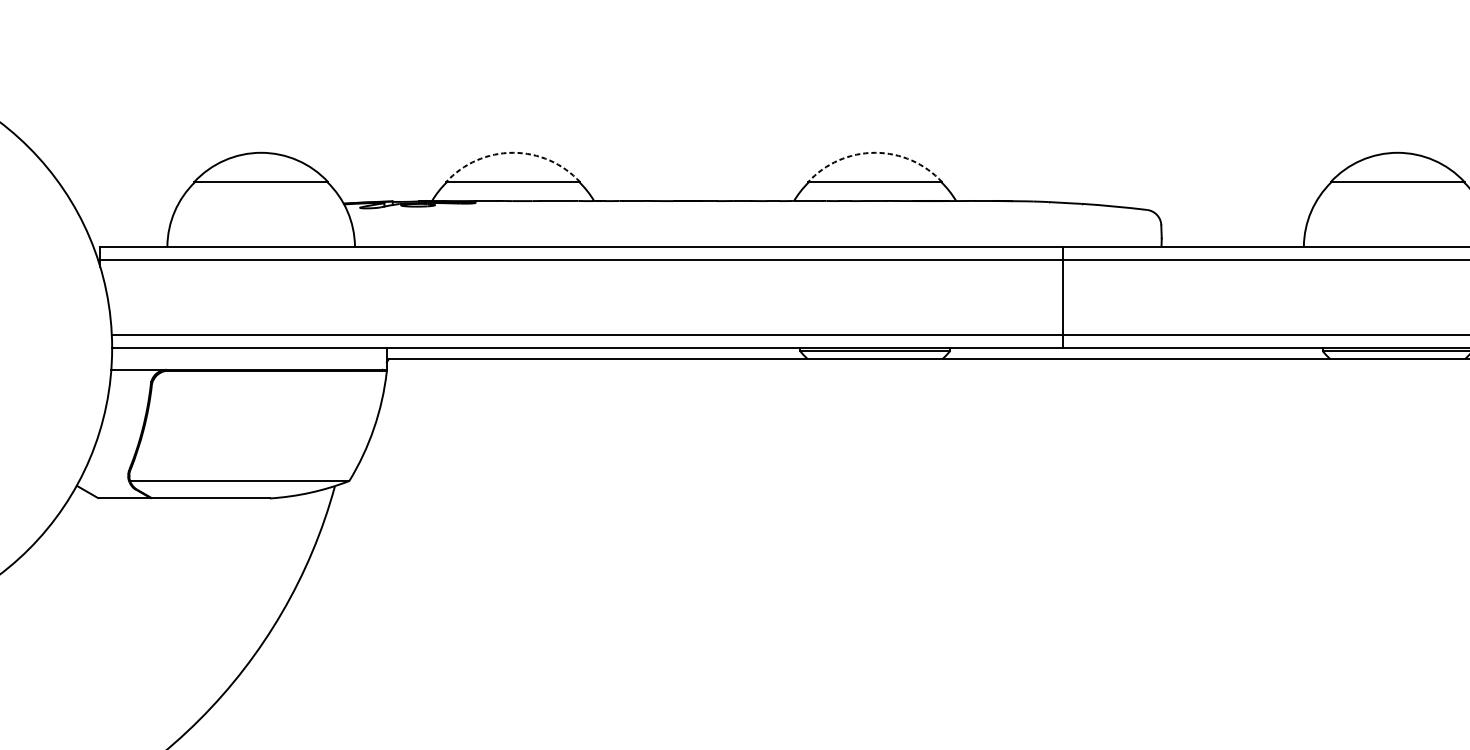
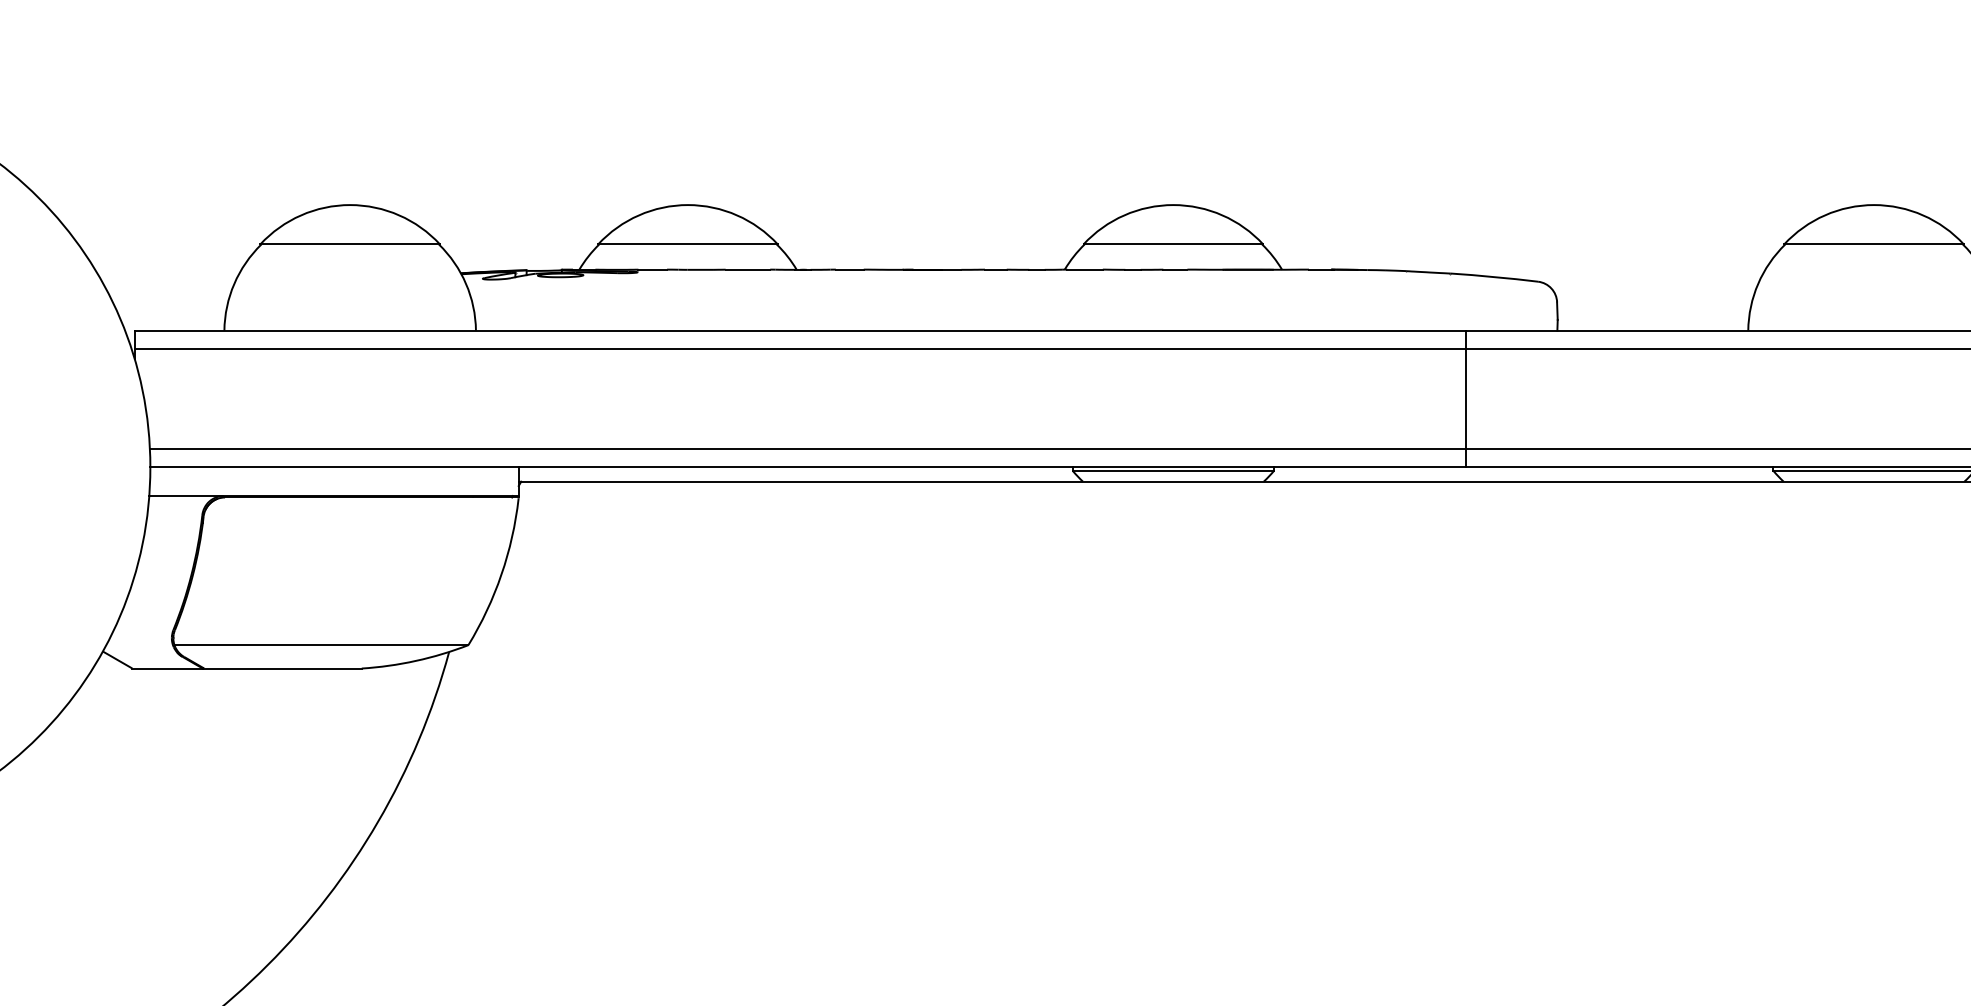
arc: (513, 153) -> (688, 205), dashed -> solid
arc: (875, 153) -> (1173, 205), dashed -> solid
line: (1062, 297) -> (1465, 398), moved

